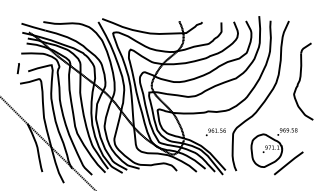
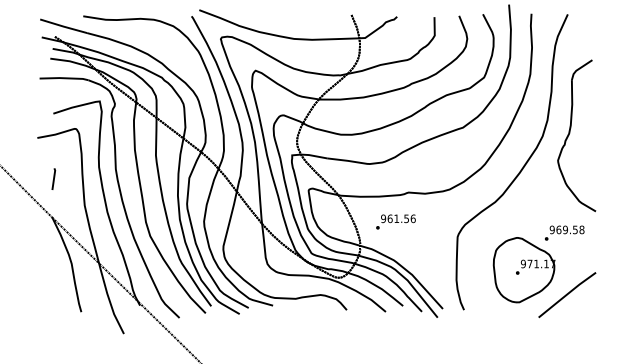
line: (17, 68) -> (52, 178), moved
part: (303, 81) -> (576, 135), moved
text: (215, 132) -> (395, 222), moved

